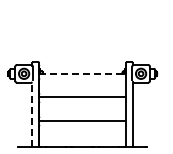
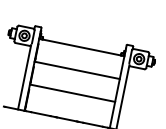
line: (83, 73) -> (82, 47), dashed -> solid
line: (32, 114) -> (24, 77), dashed -> solid

